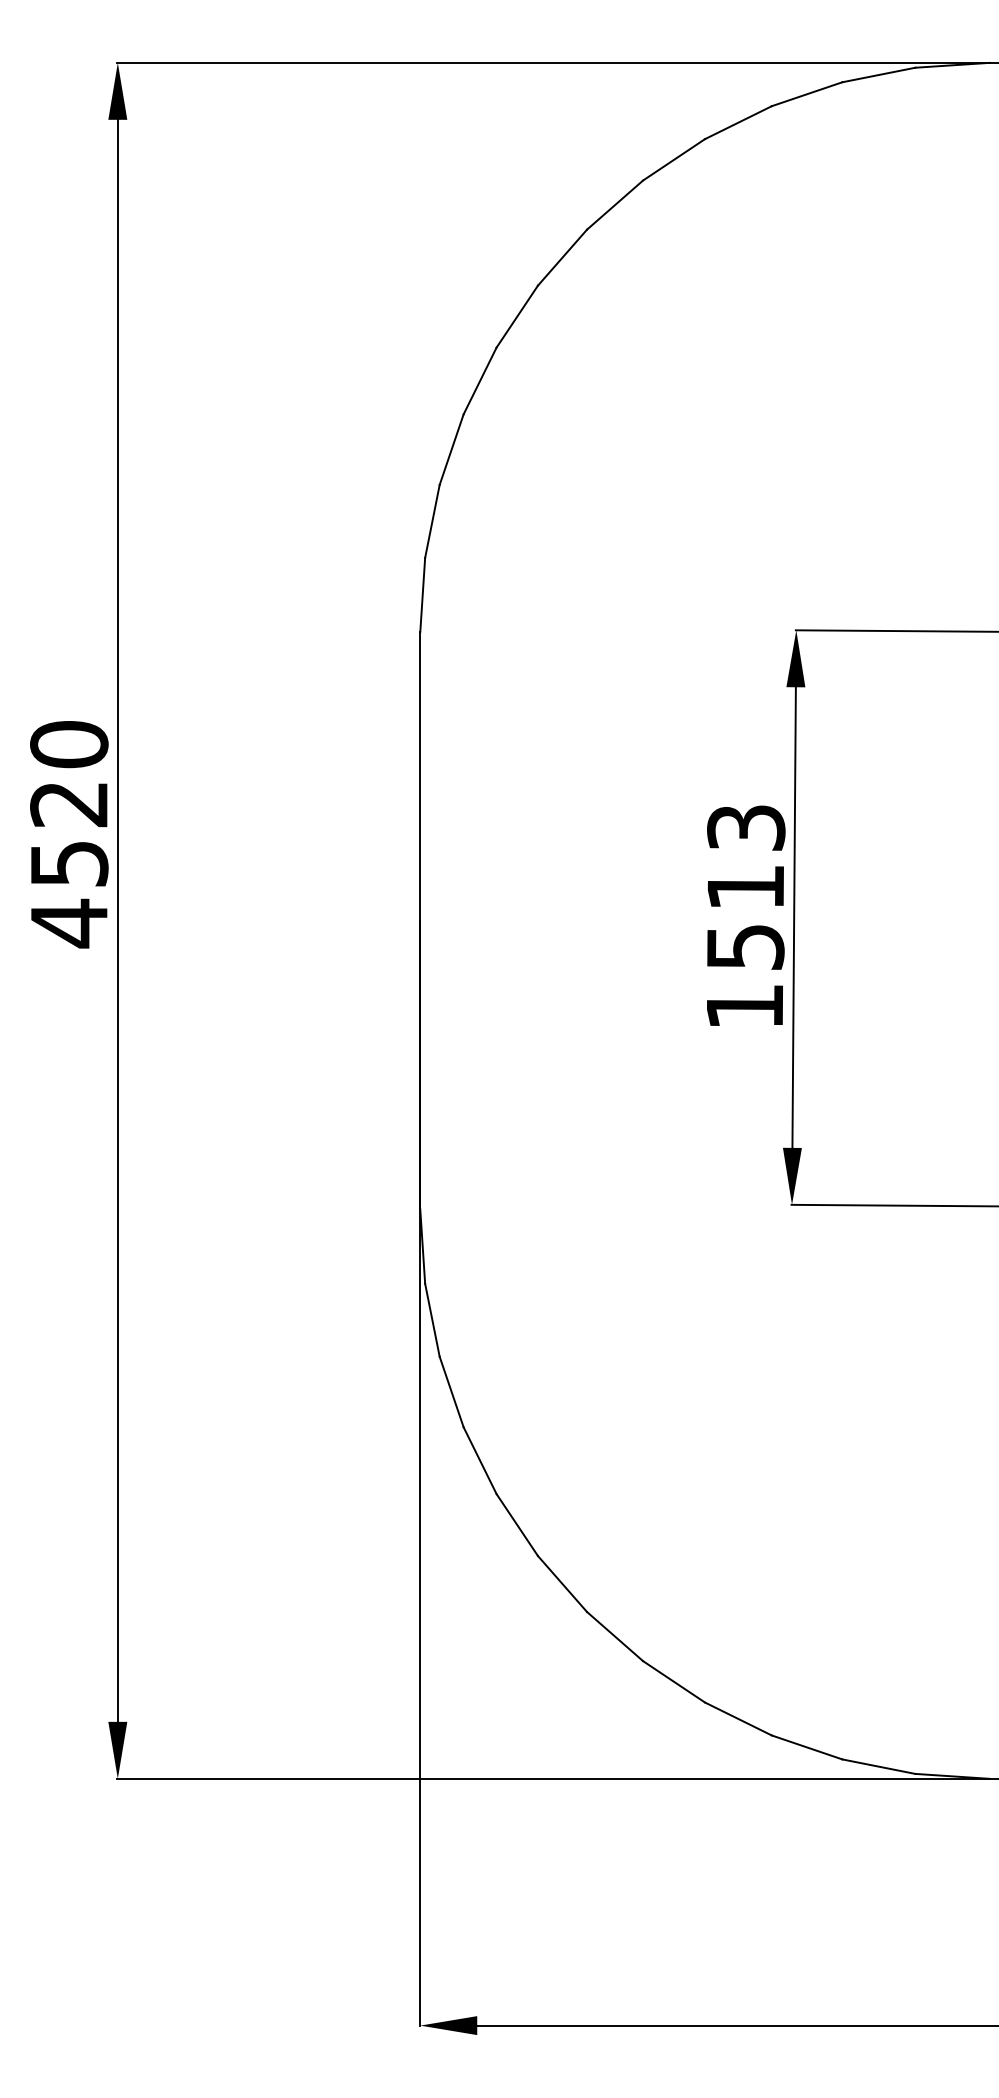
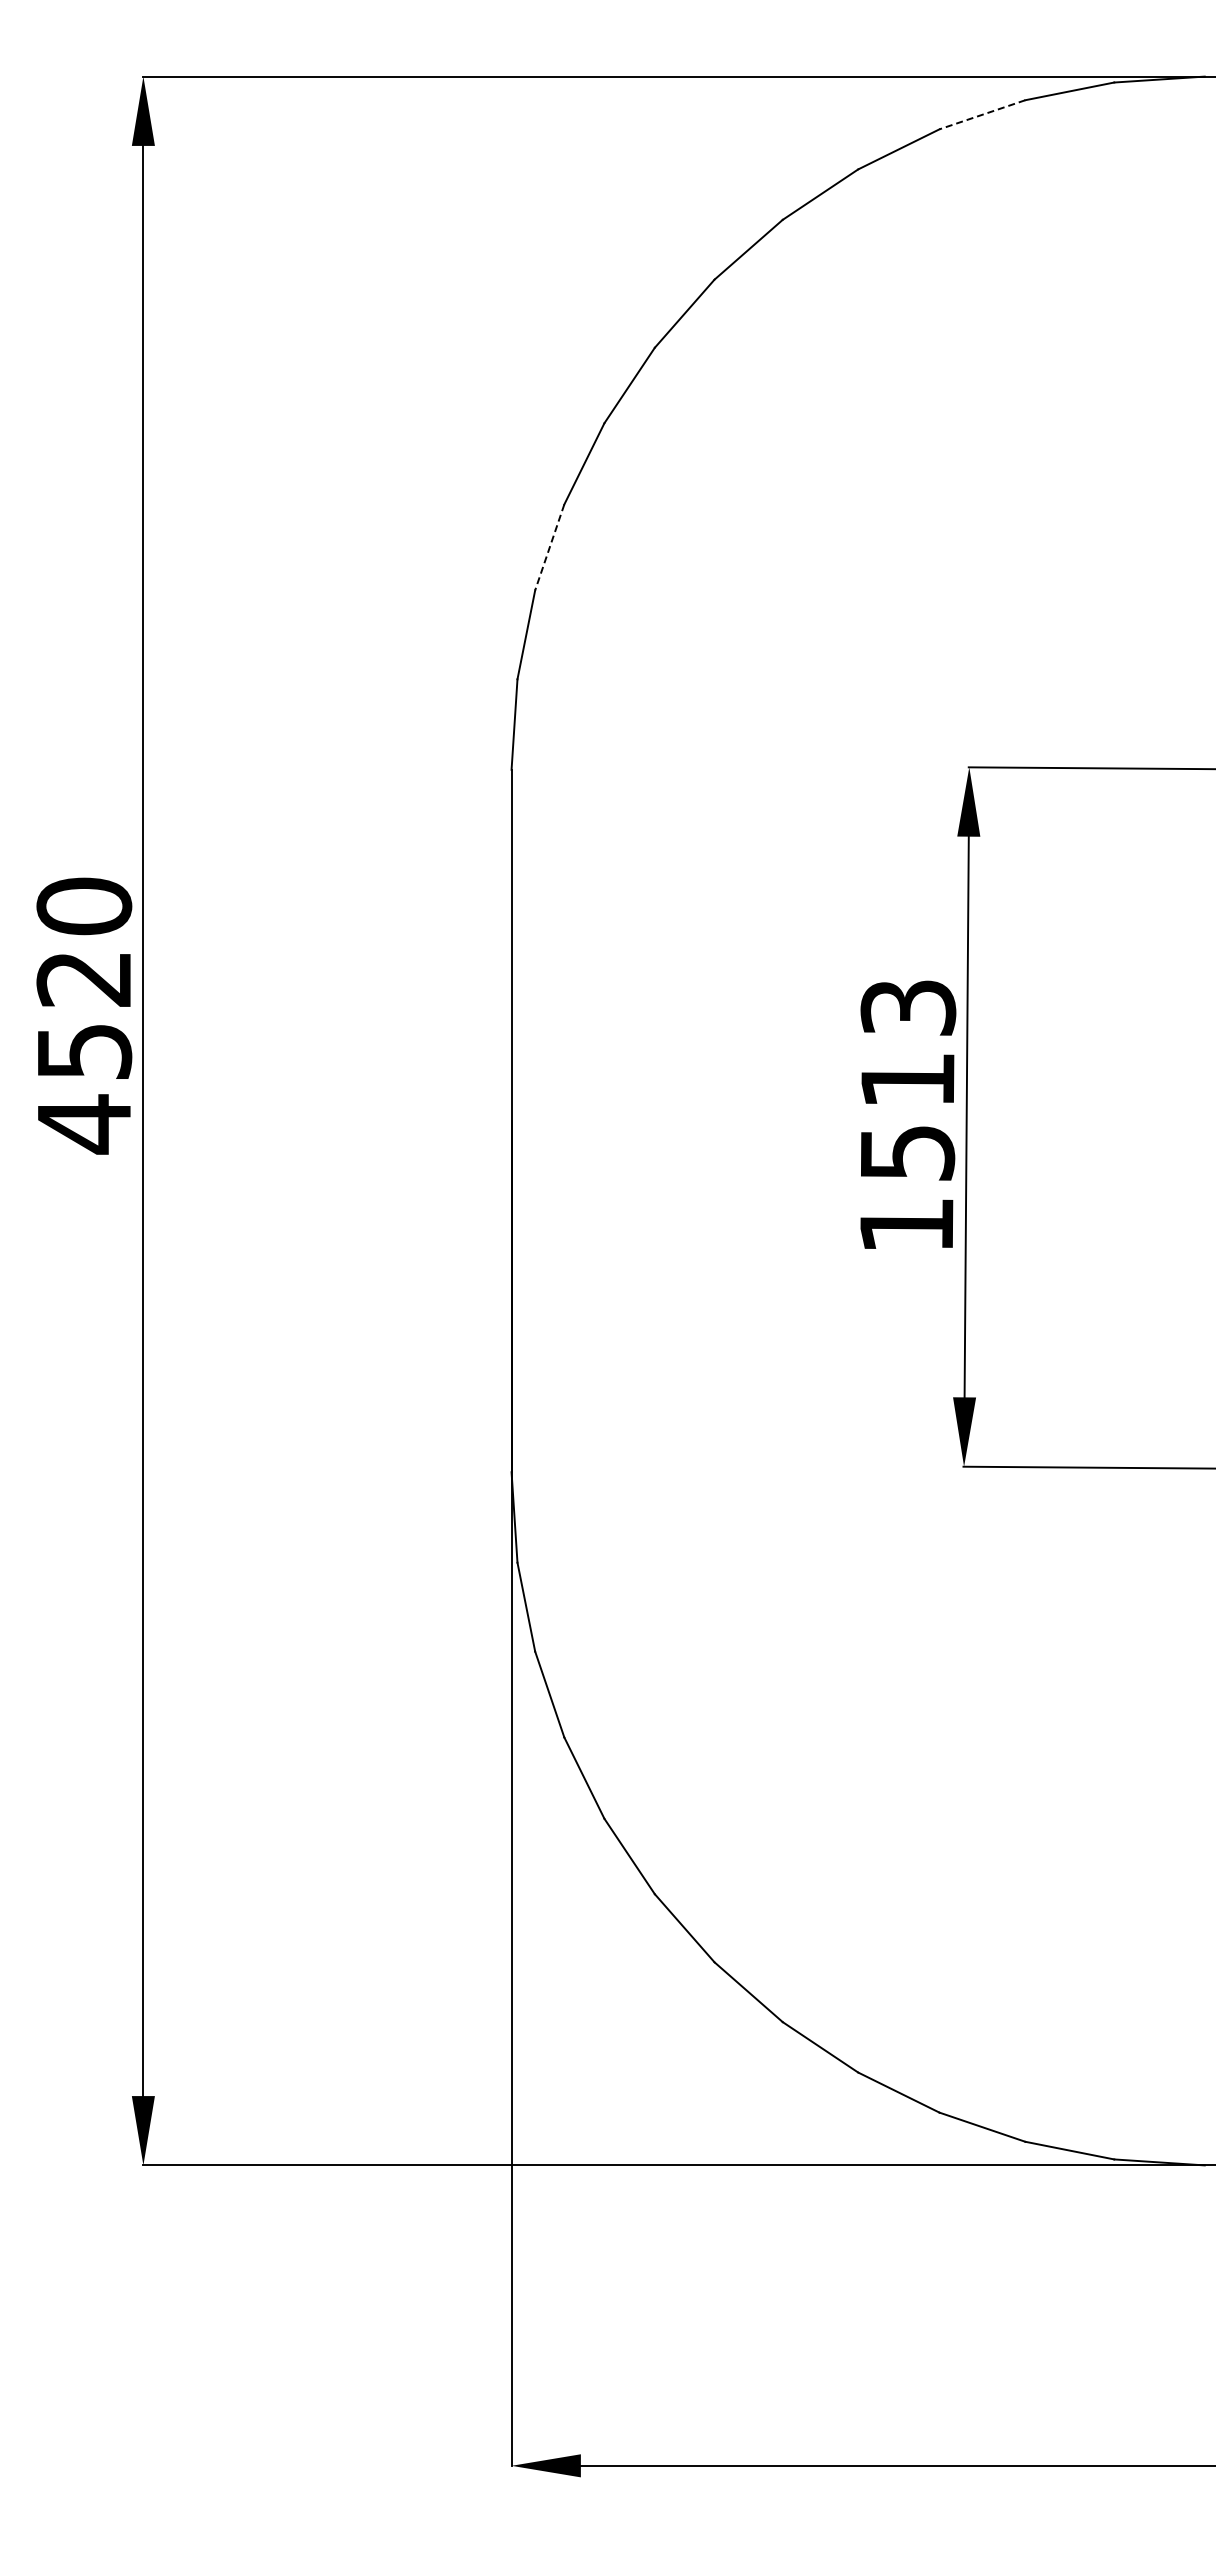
line: (806, 94) -> (981, 114), solid -> dashed
line: (451, 449) -> (549, 547), solid -> dashed

